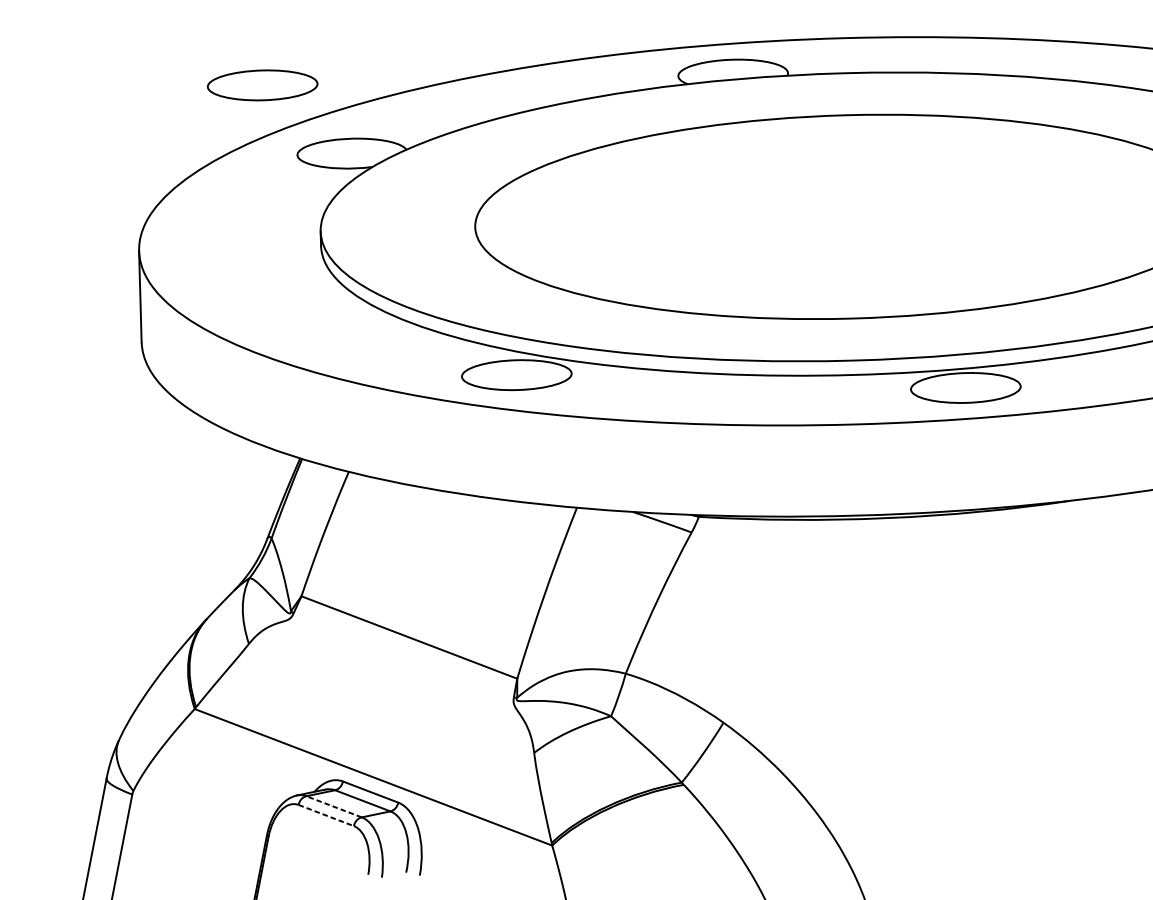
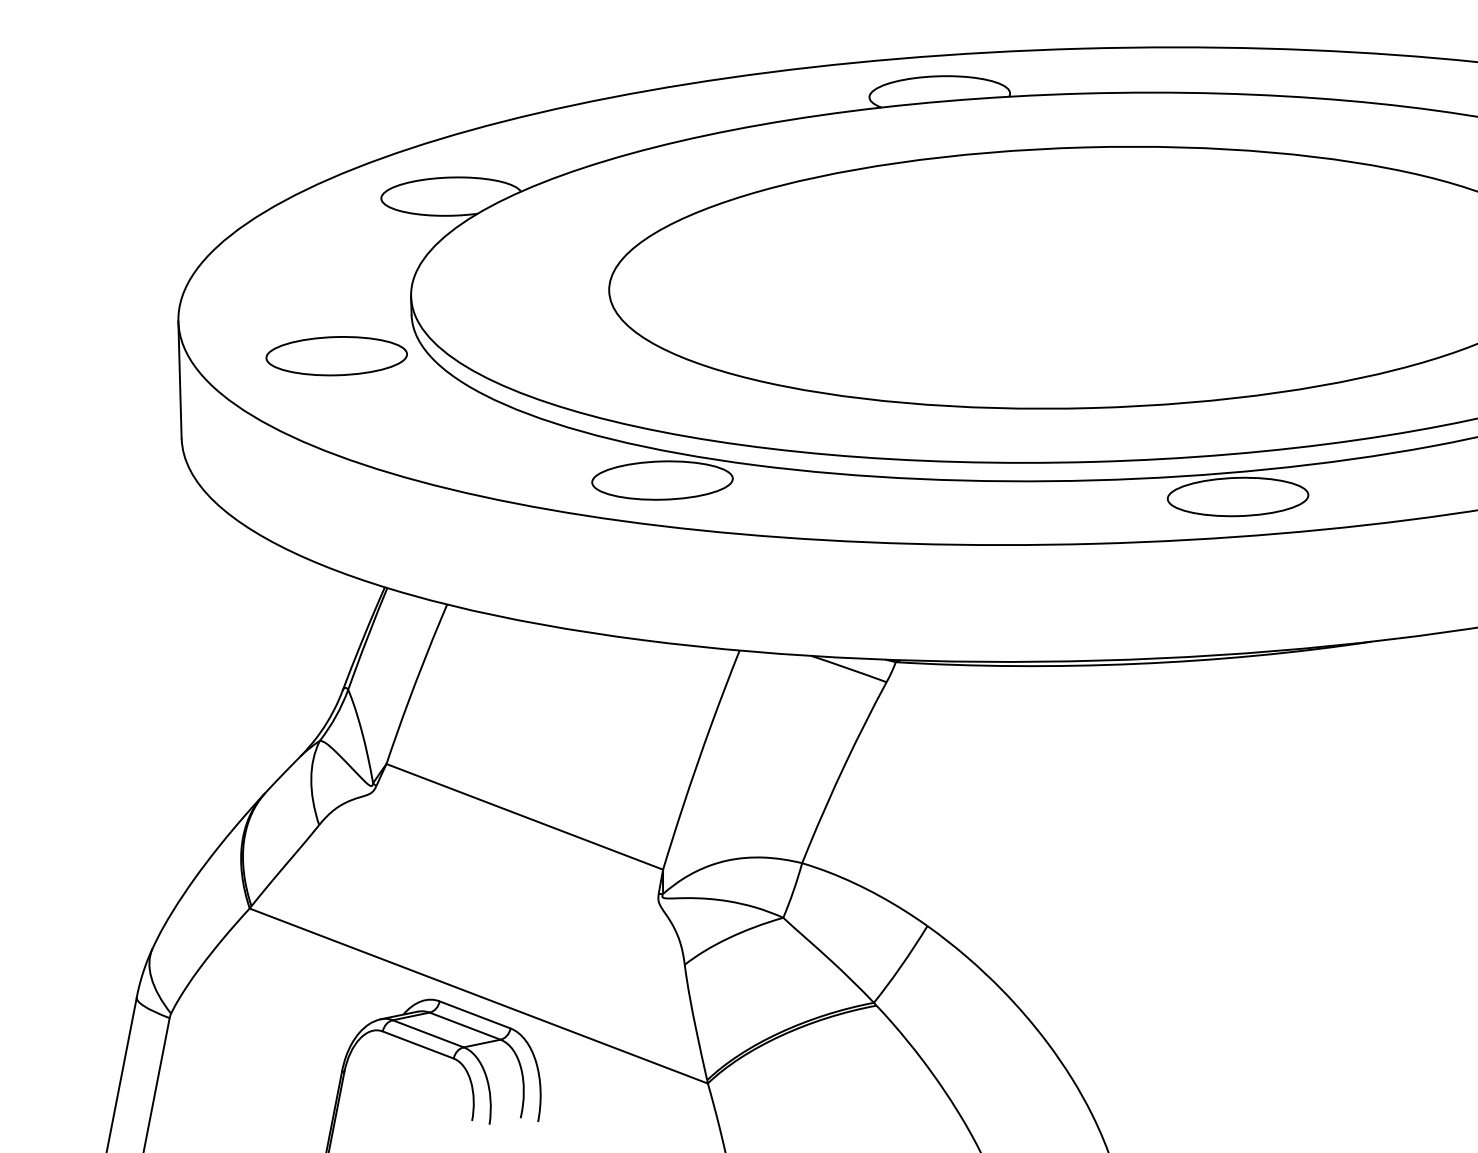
part: (262, 85) -> (336, 356), moved
line: (334, 806) -> (428, 1033), dashed -> solid
line: (326, 815) -> (418, 1045), dashed -> solid

